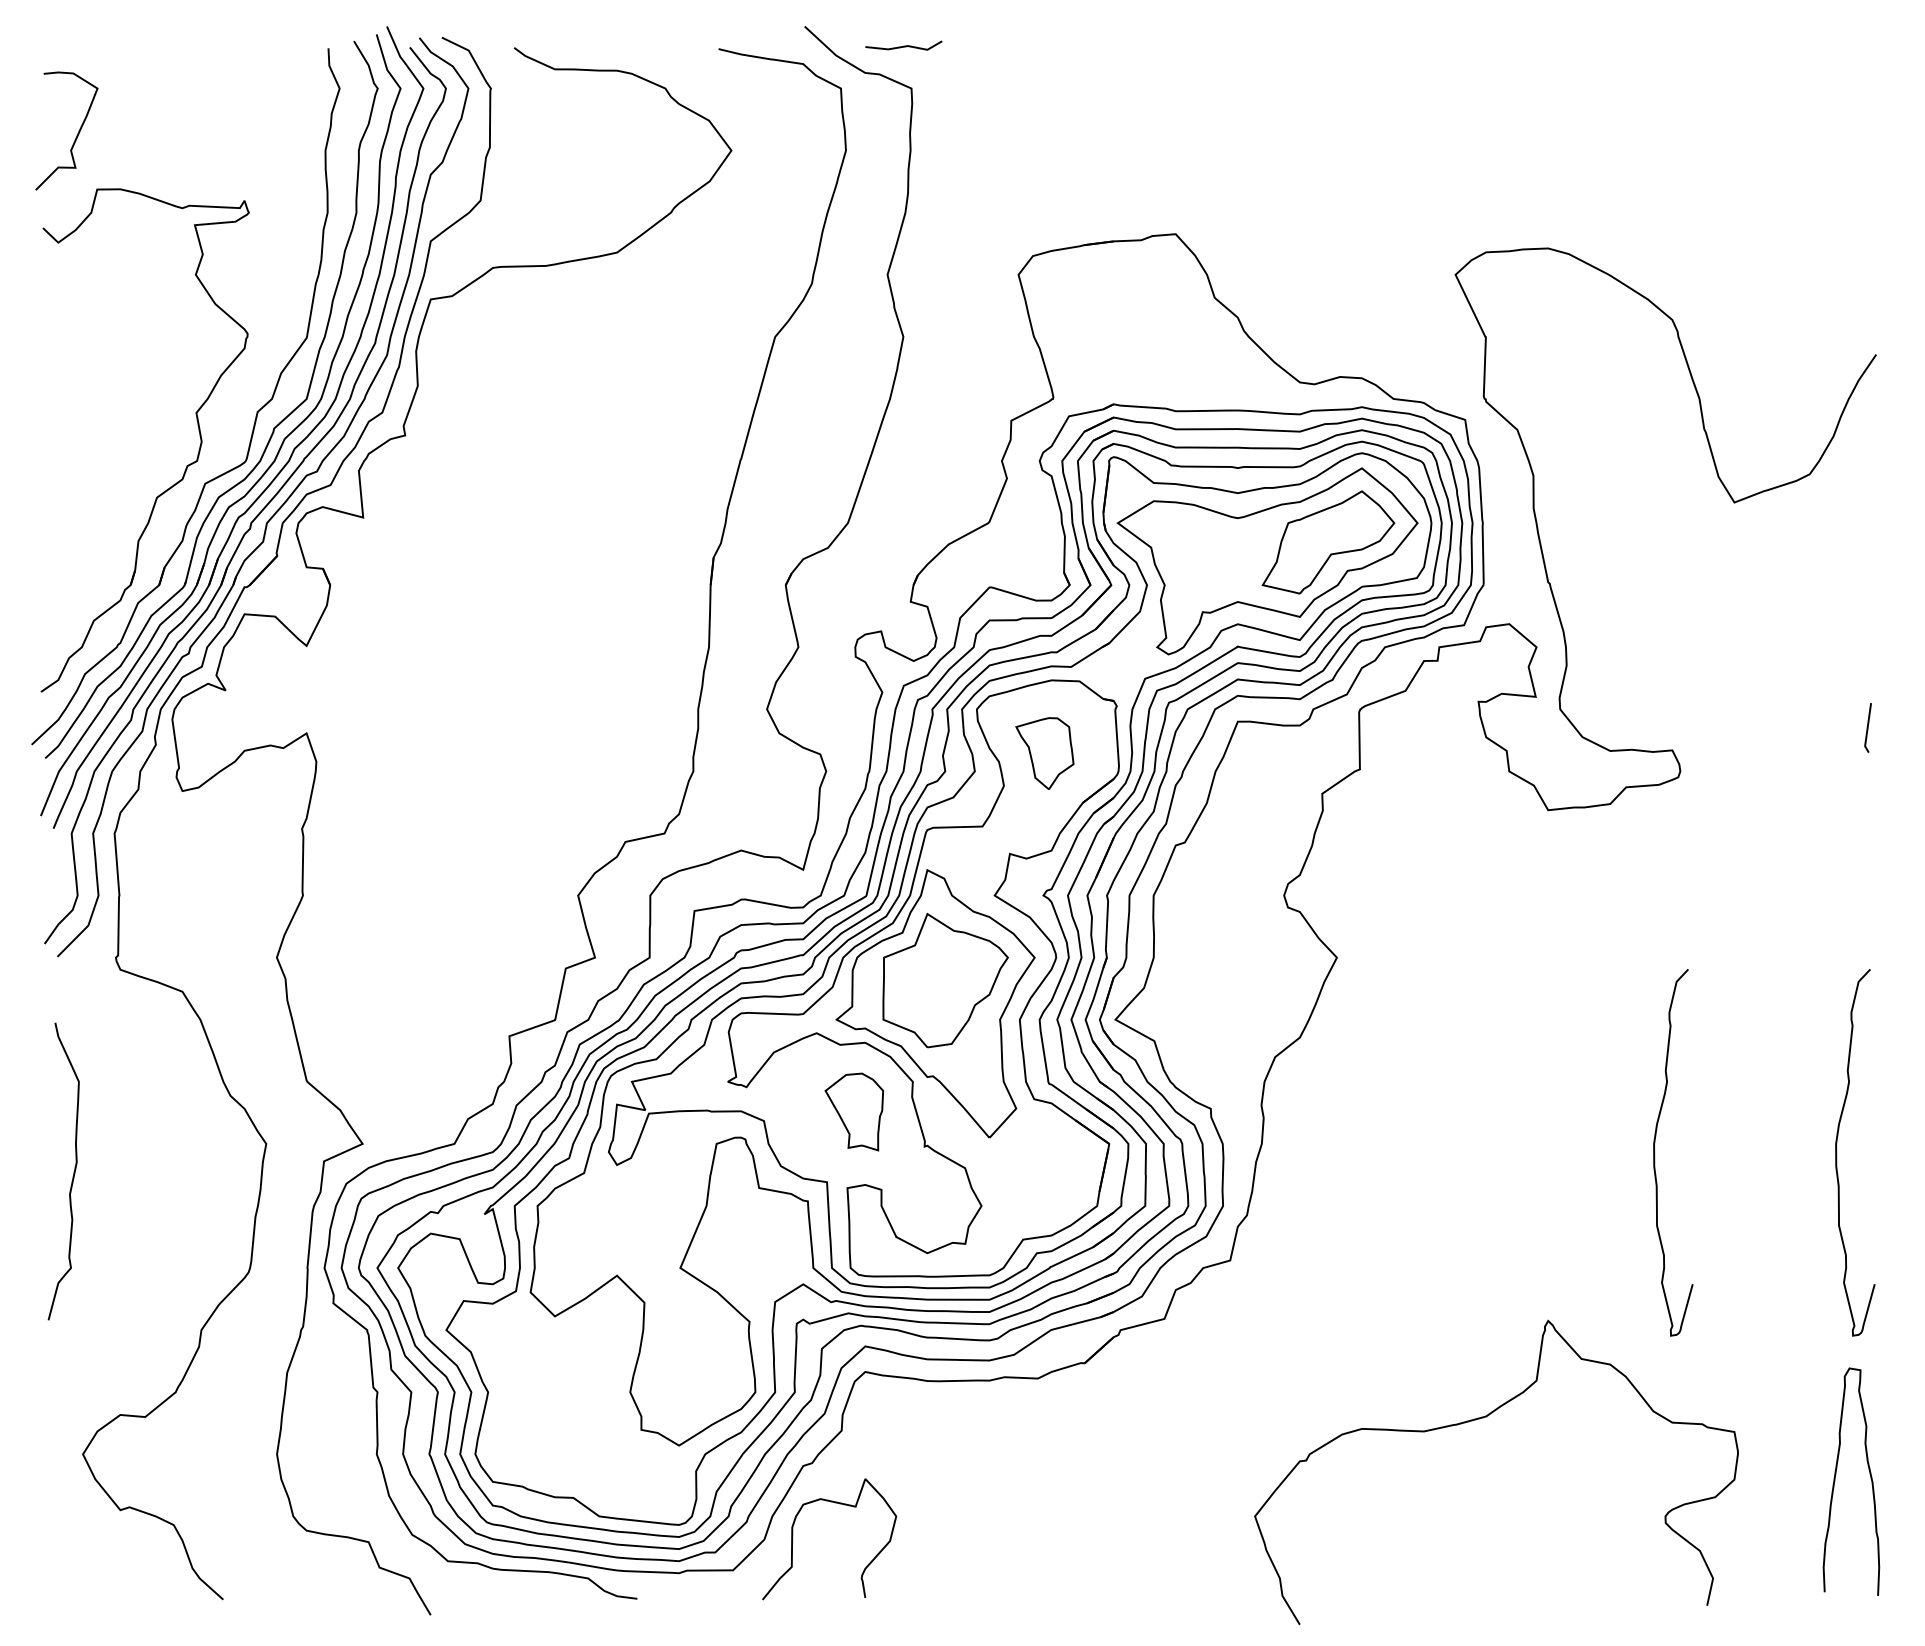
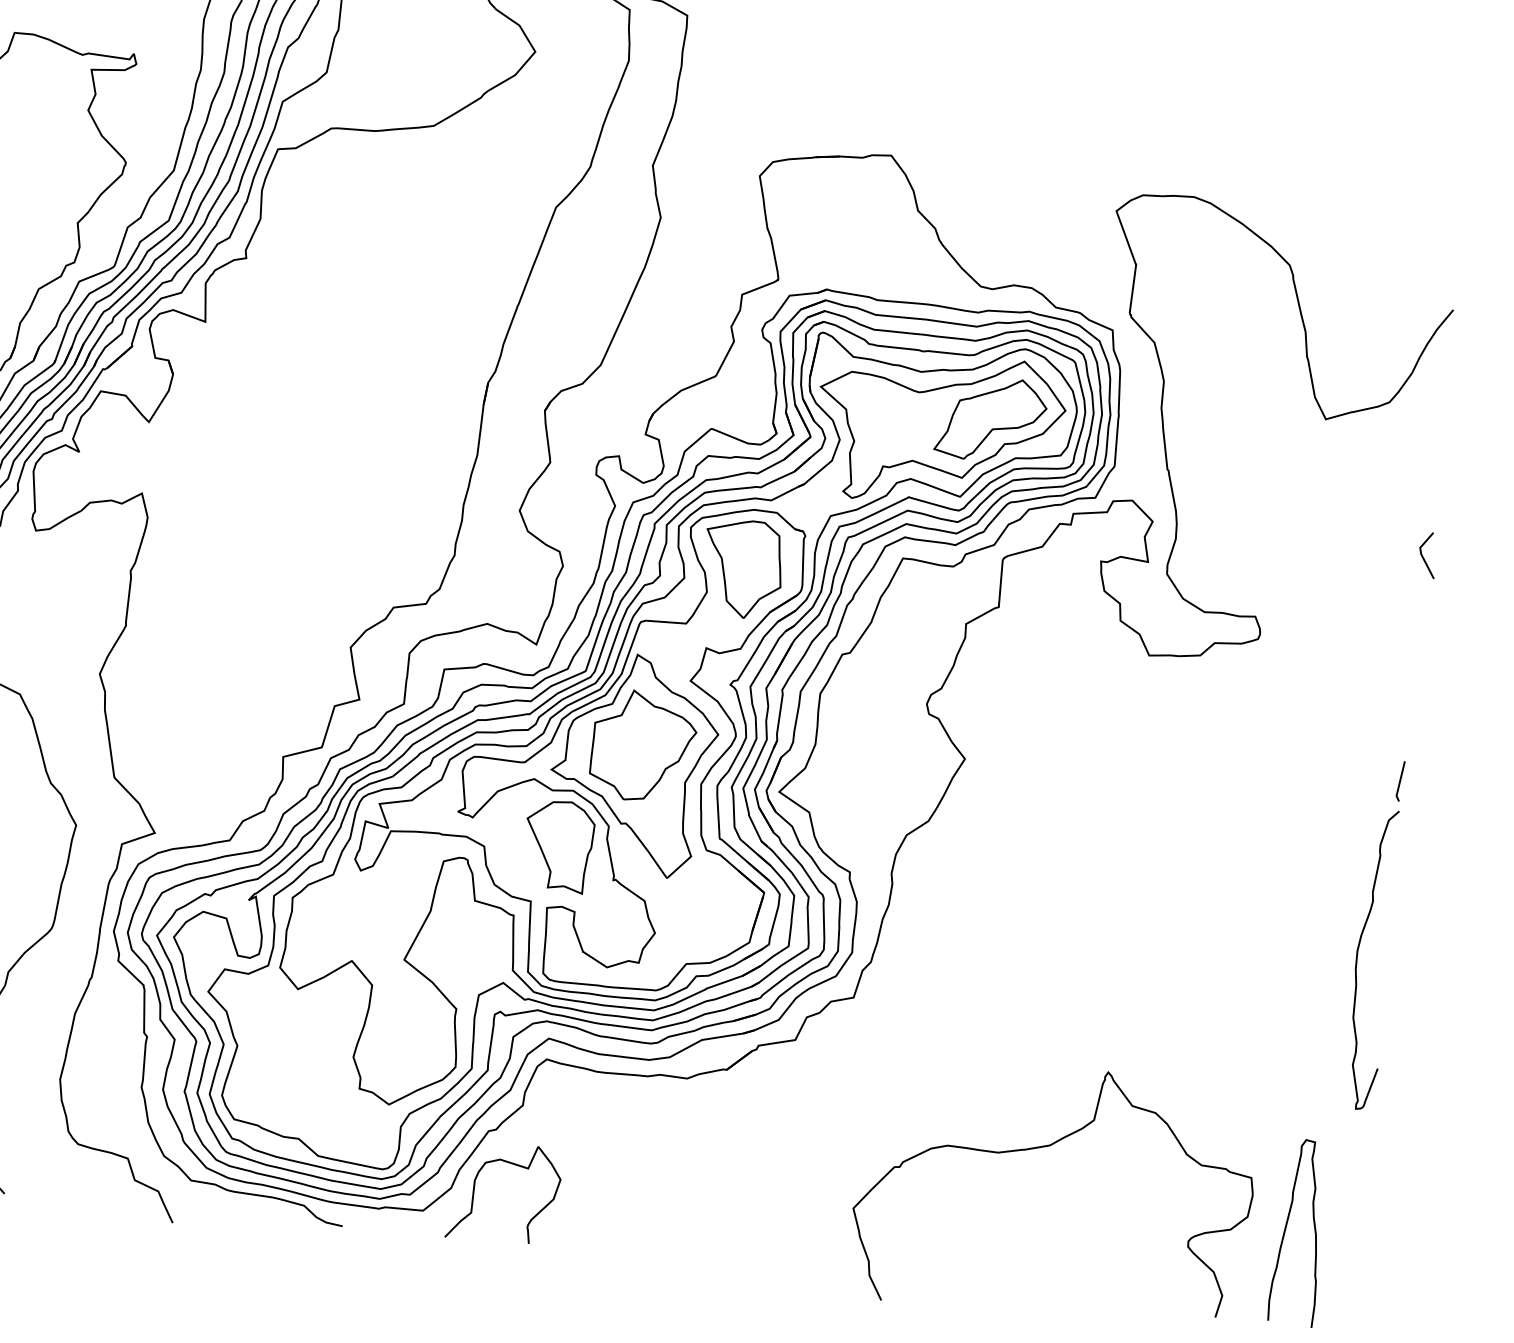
line: (1869, 657) -> (1423, 556), added
line: (1867, 727) -> (1400, 780), moved
part: (1044, 753) -> (742, 568), size x1.67
part: (854, 1111) -> (558, 845), size x1.43
curve: (1655, 1153) -> (1209, 944), removed
curve: (1835, 1481) -> (1285, 1231), moved

